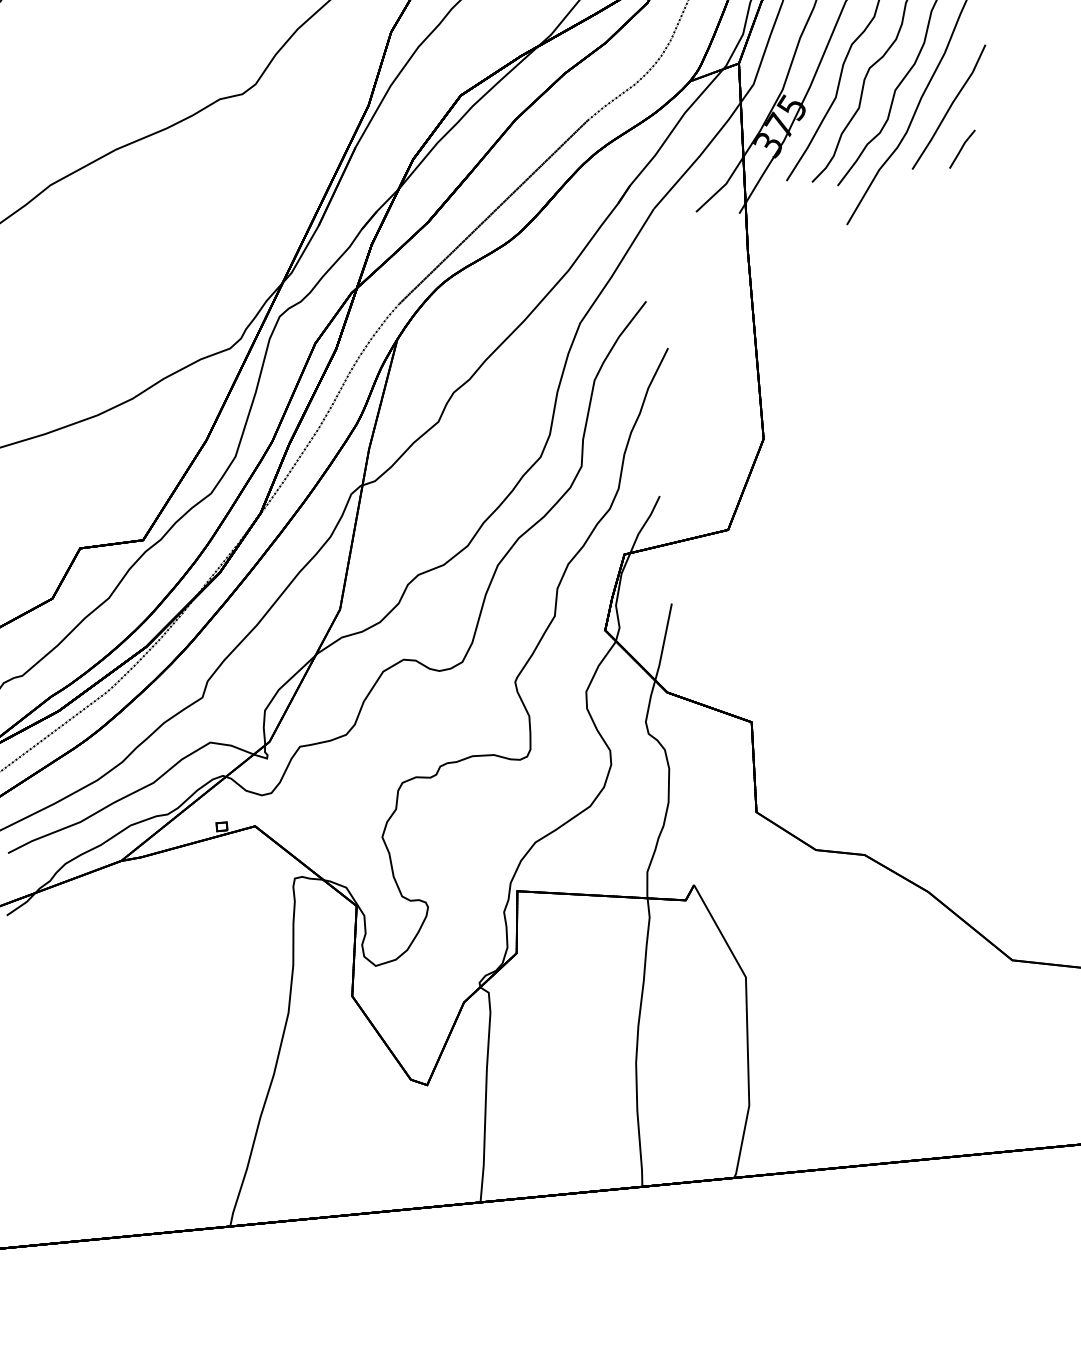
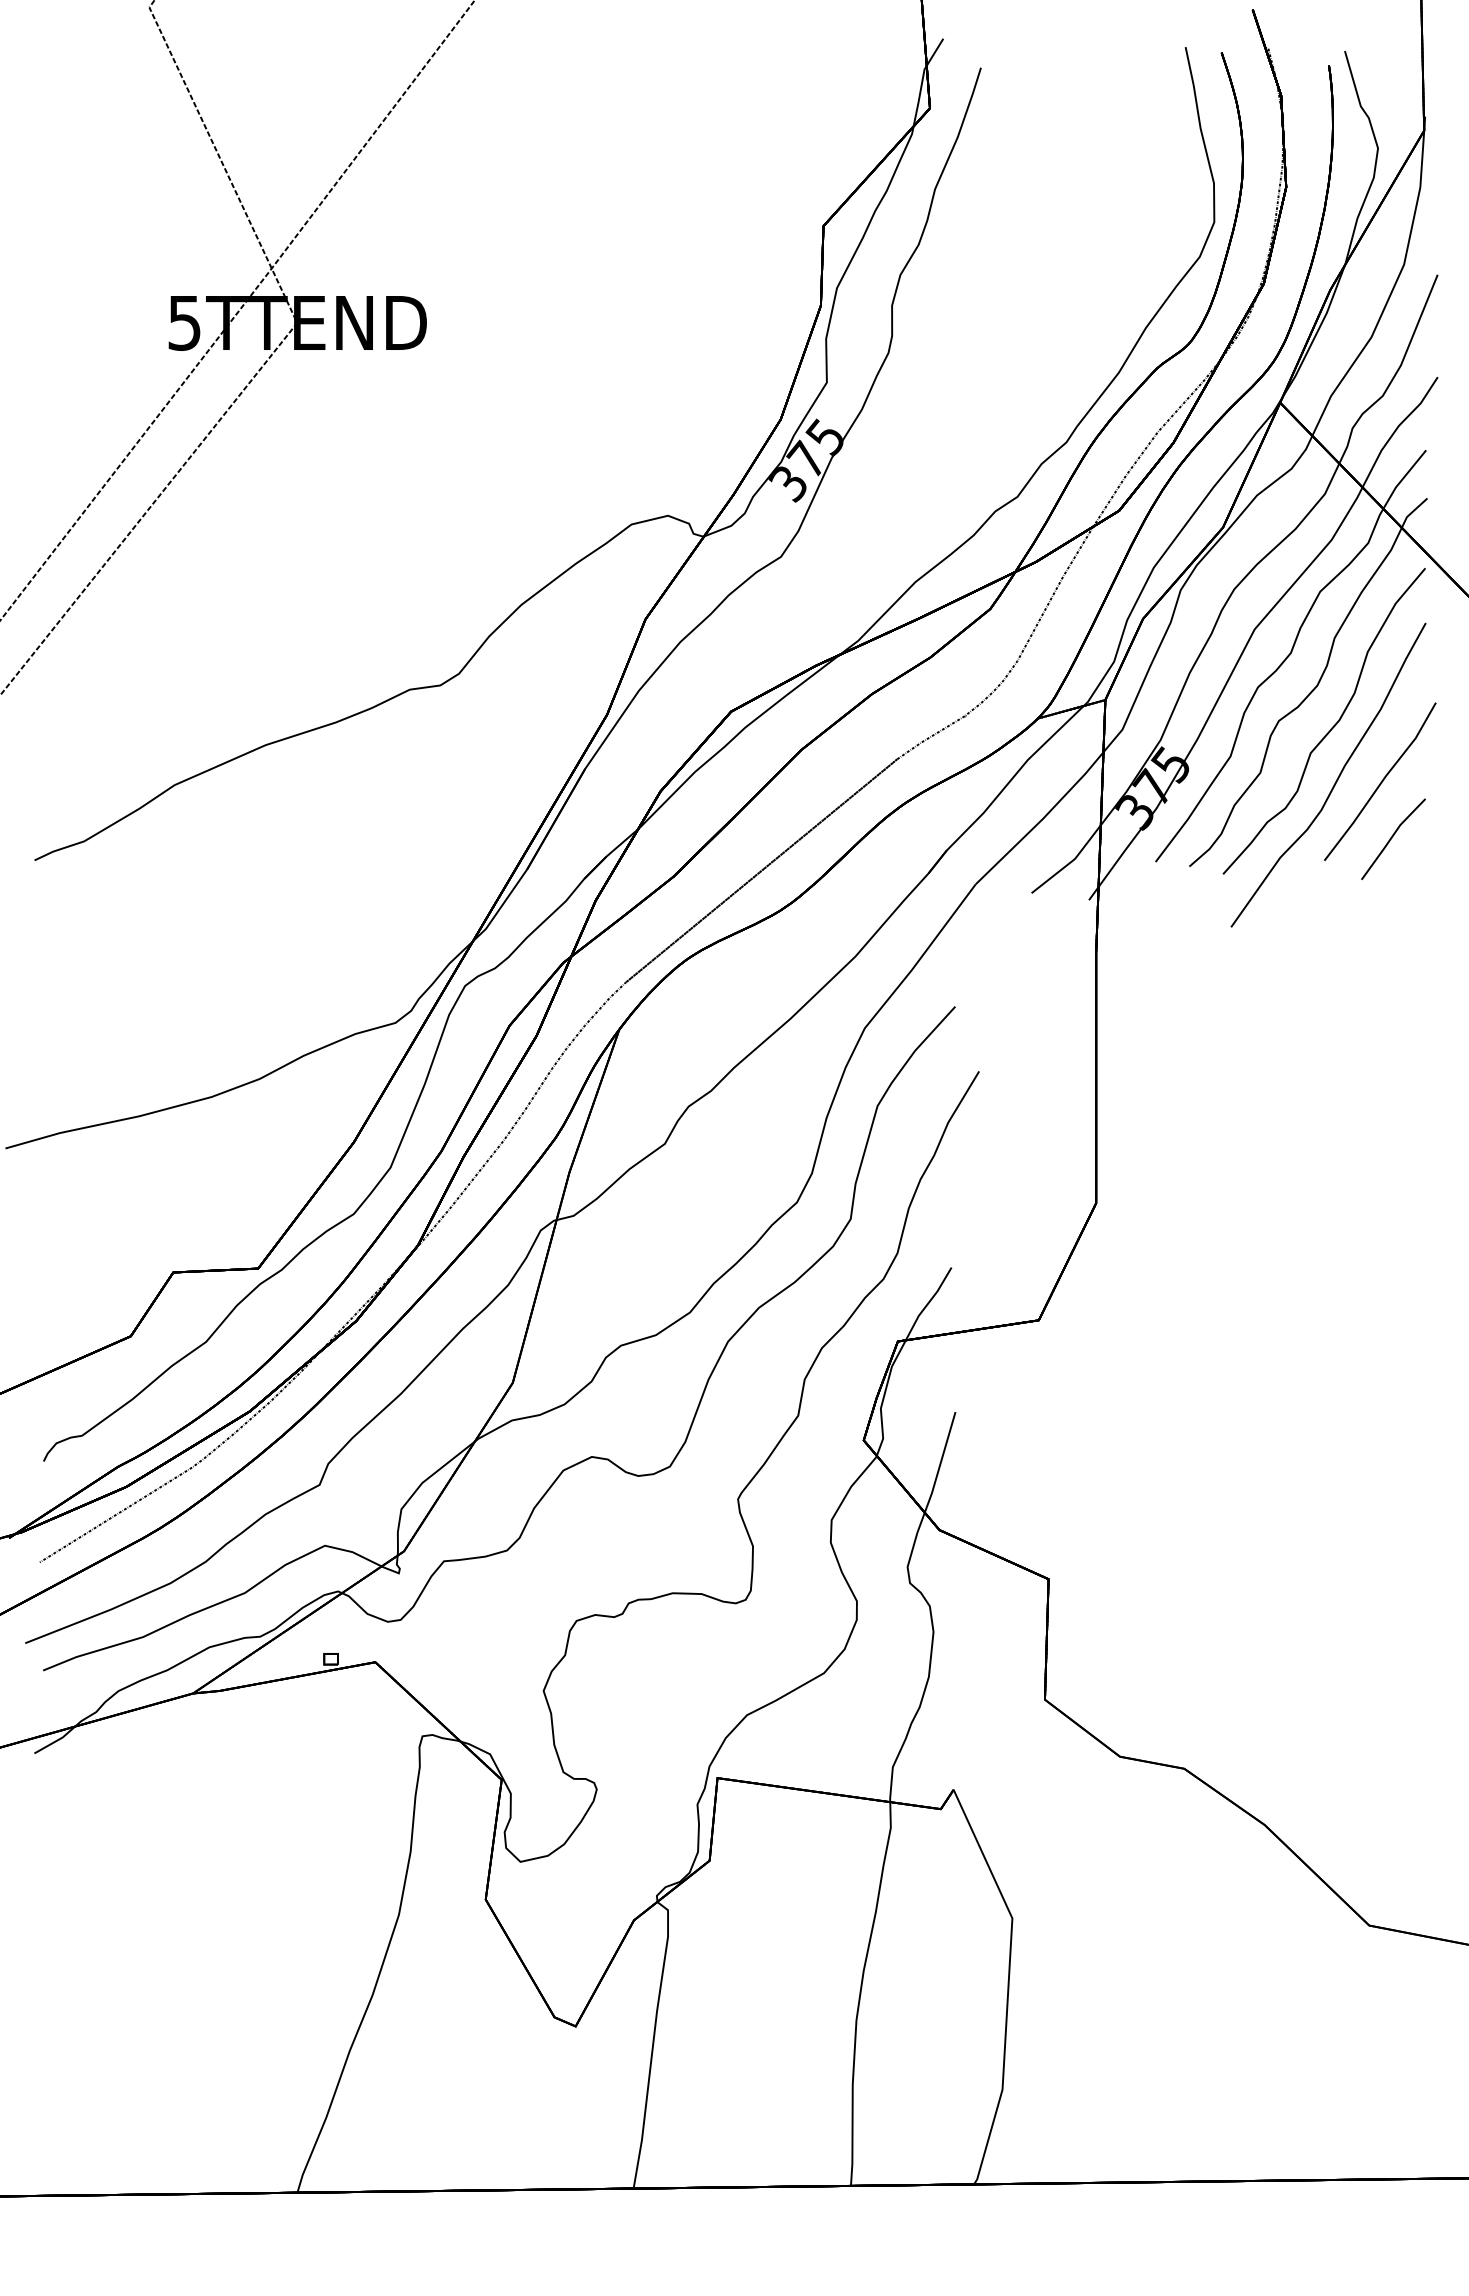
part: (962, 149) -> (1393, 839), size x1.67

